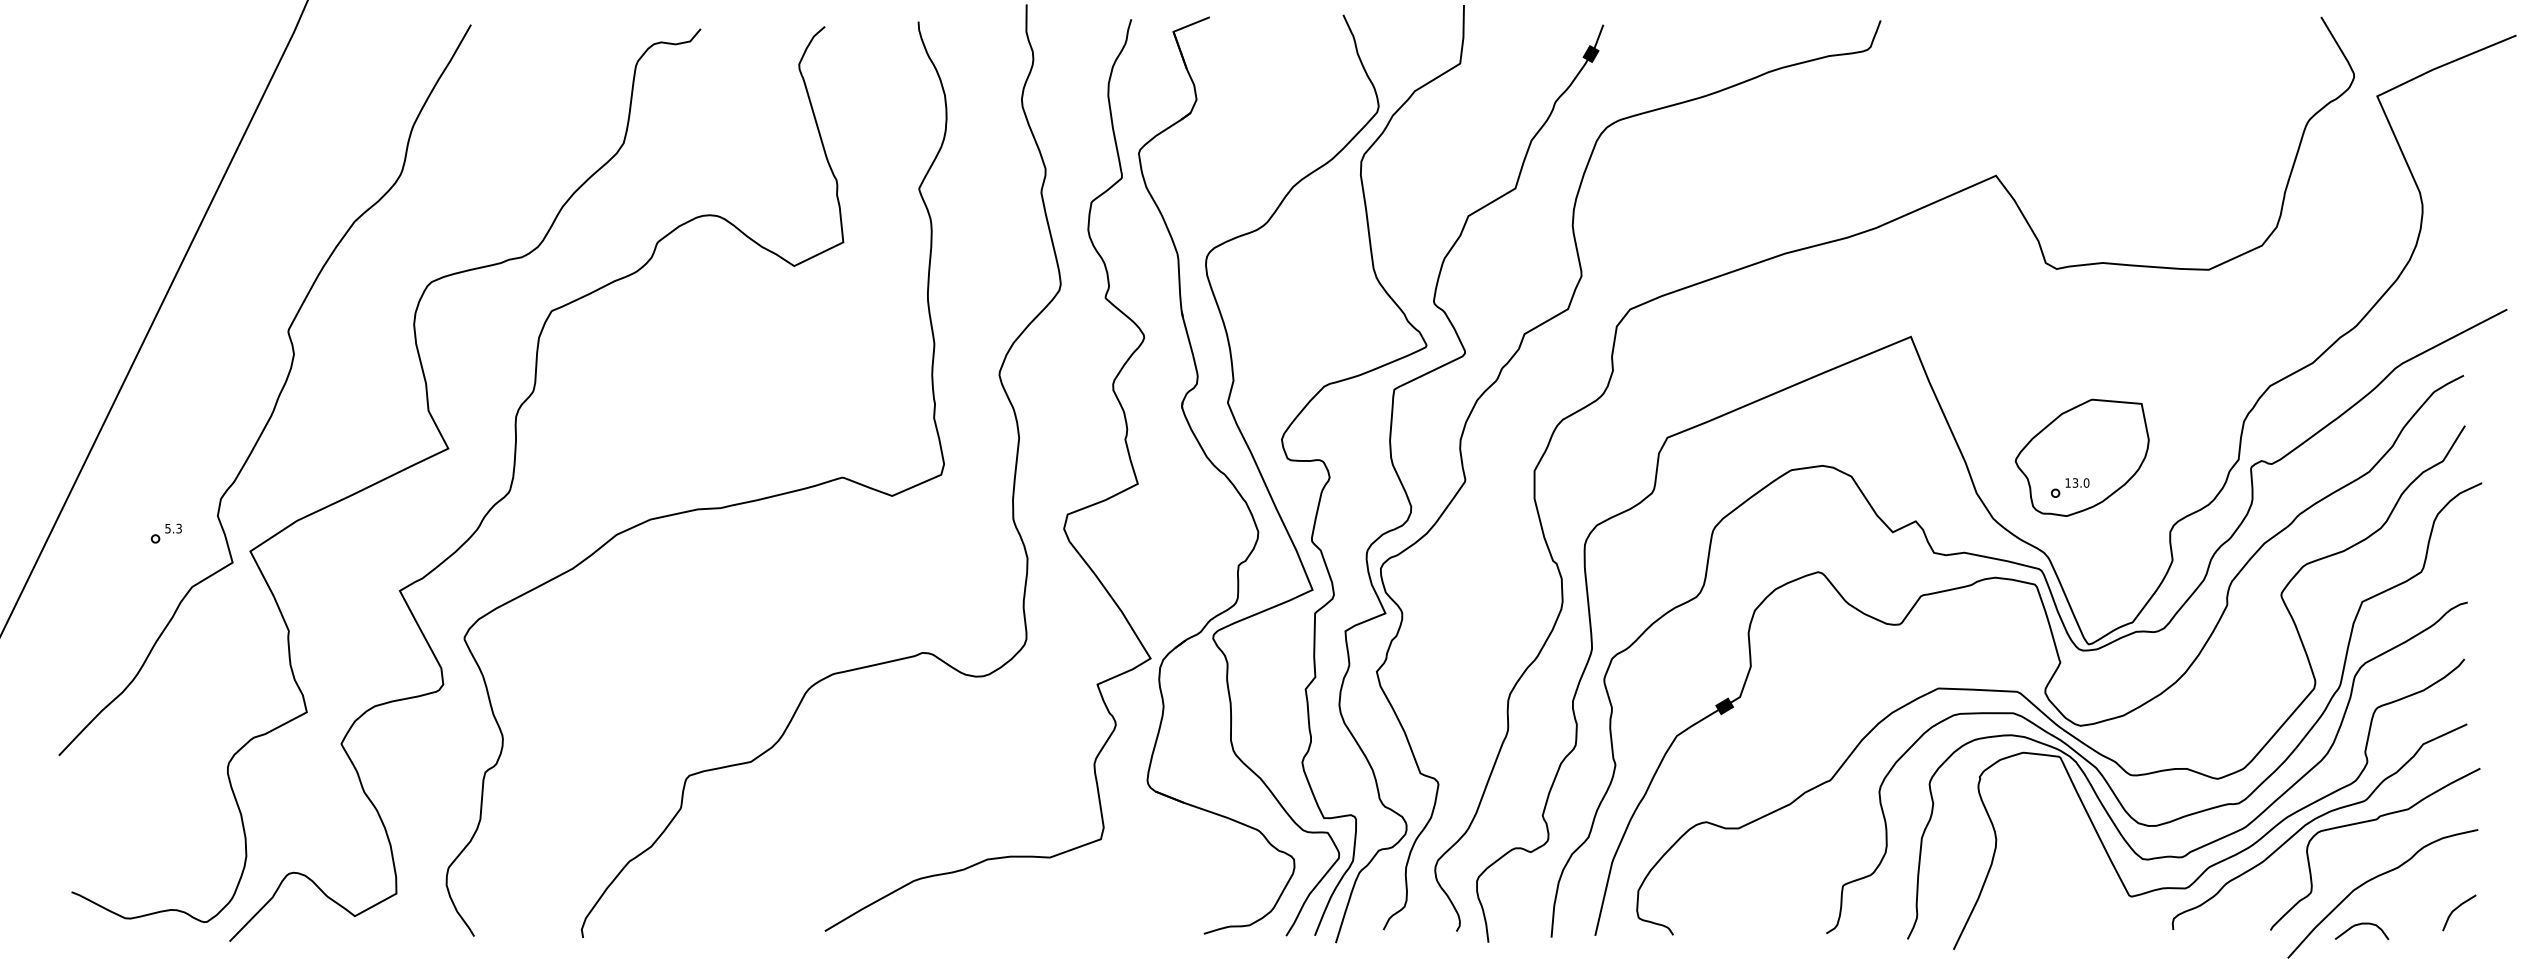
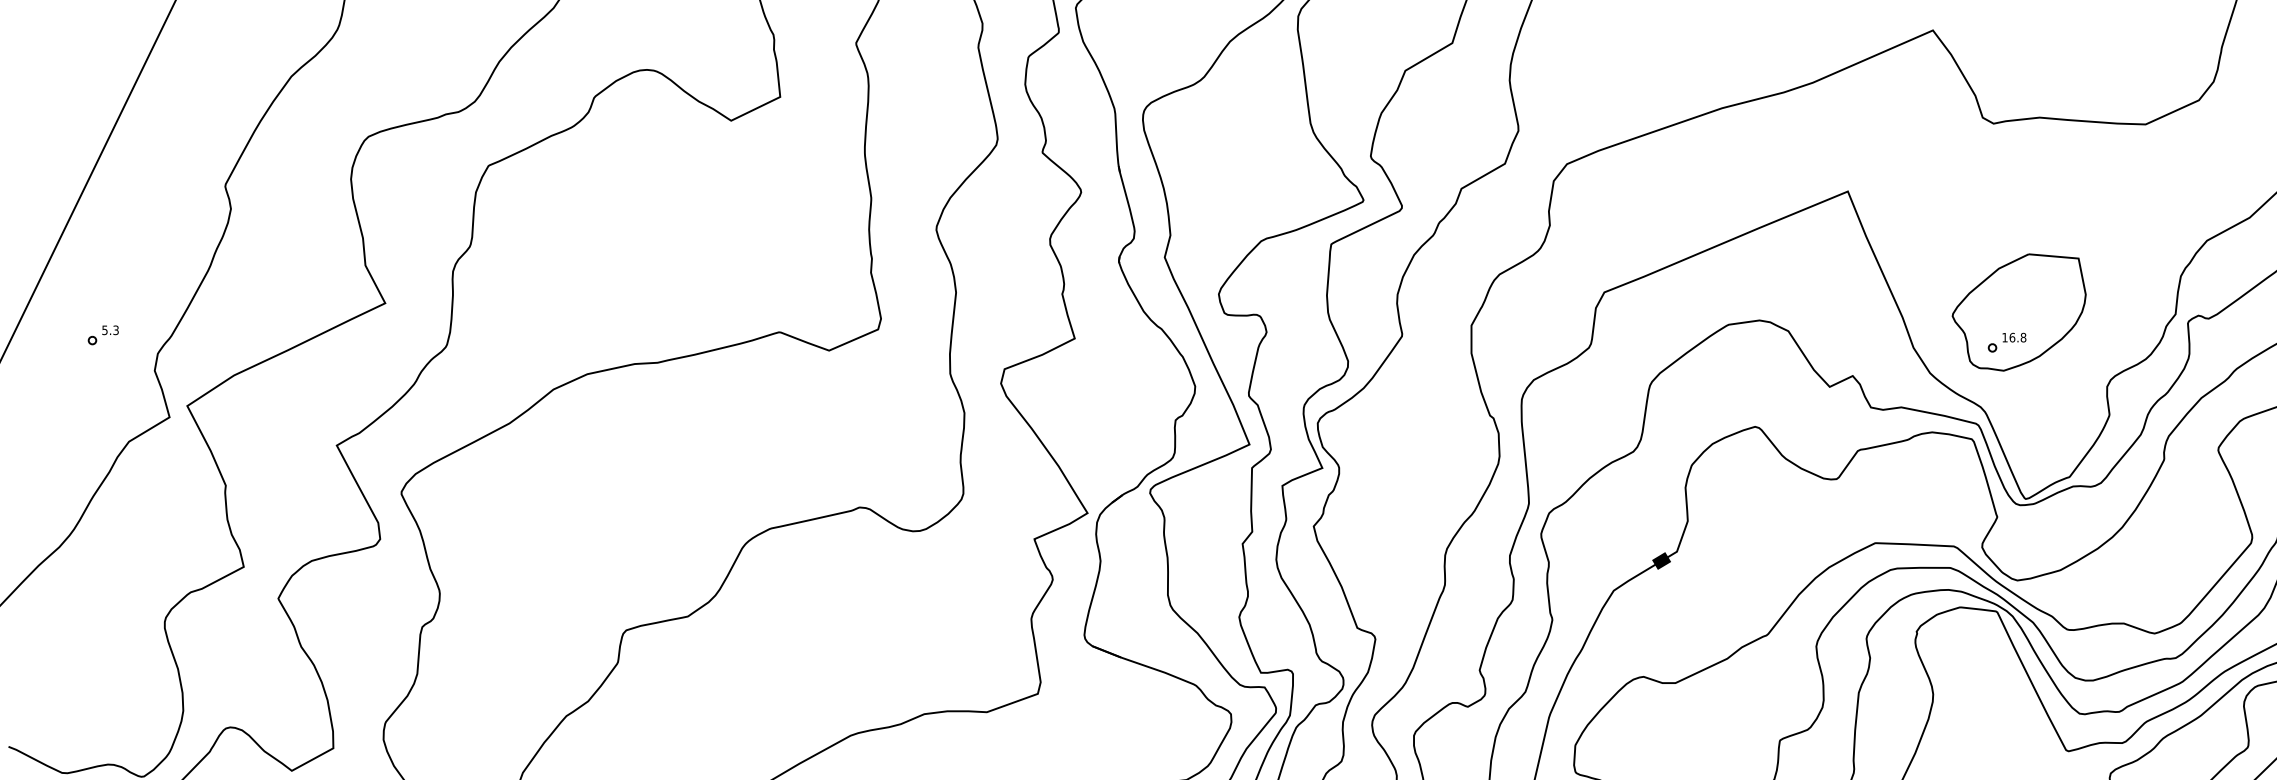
text: (2080, 482) -> (2017, 337), 13.0 -> 16.8
part: (165, 533) -> (102, 335), moved

